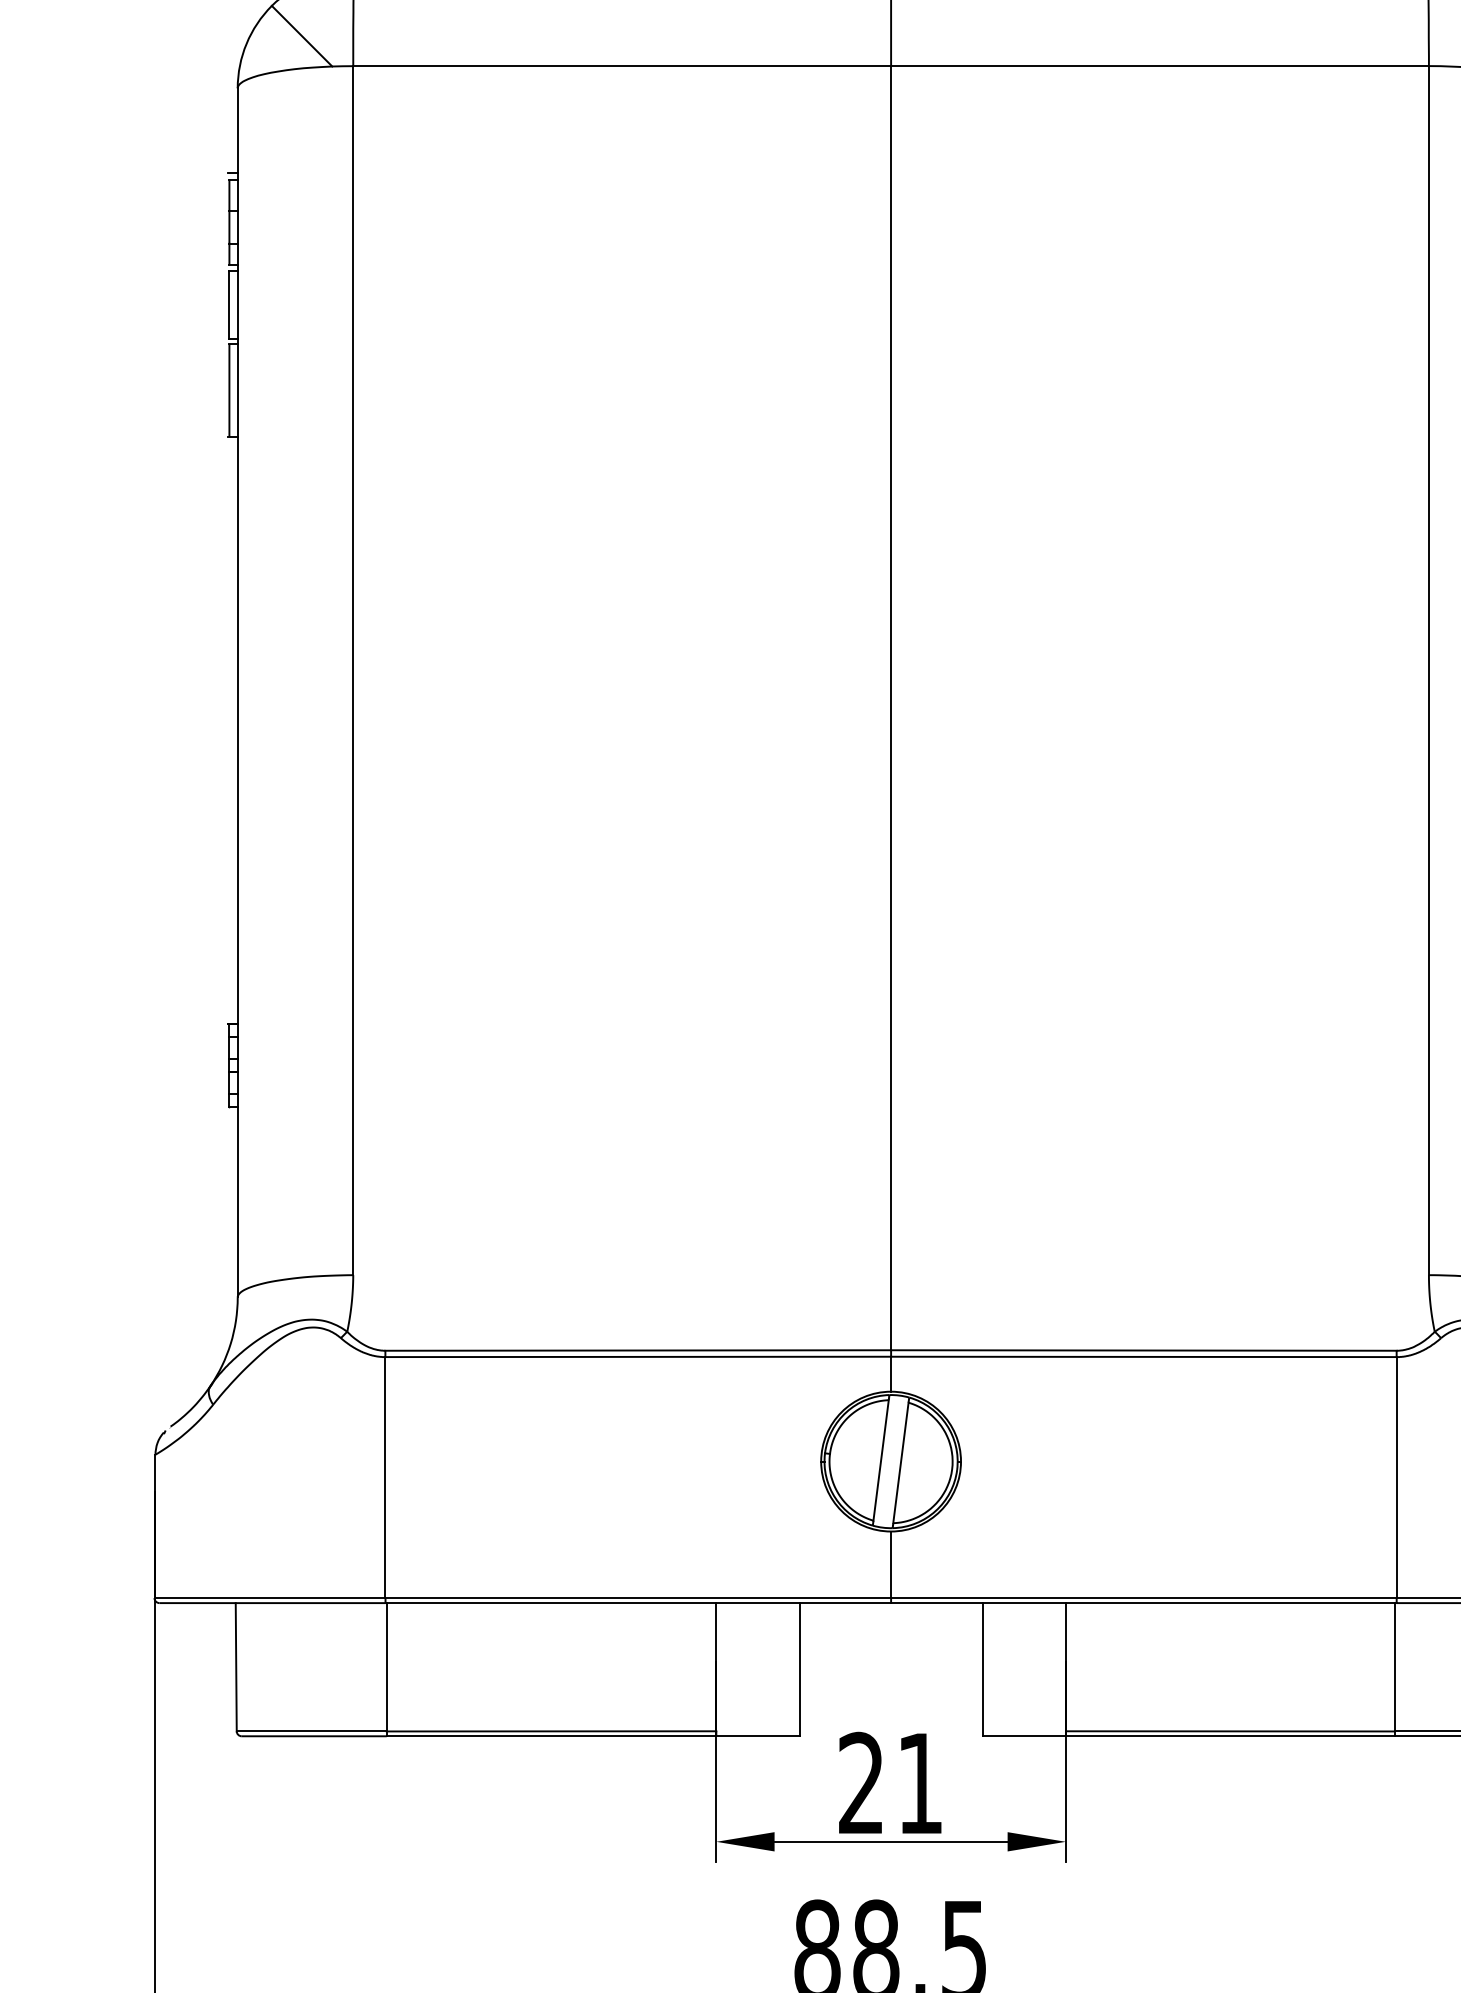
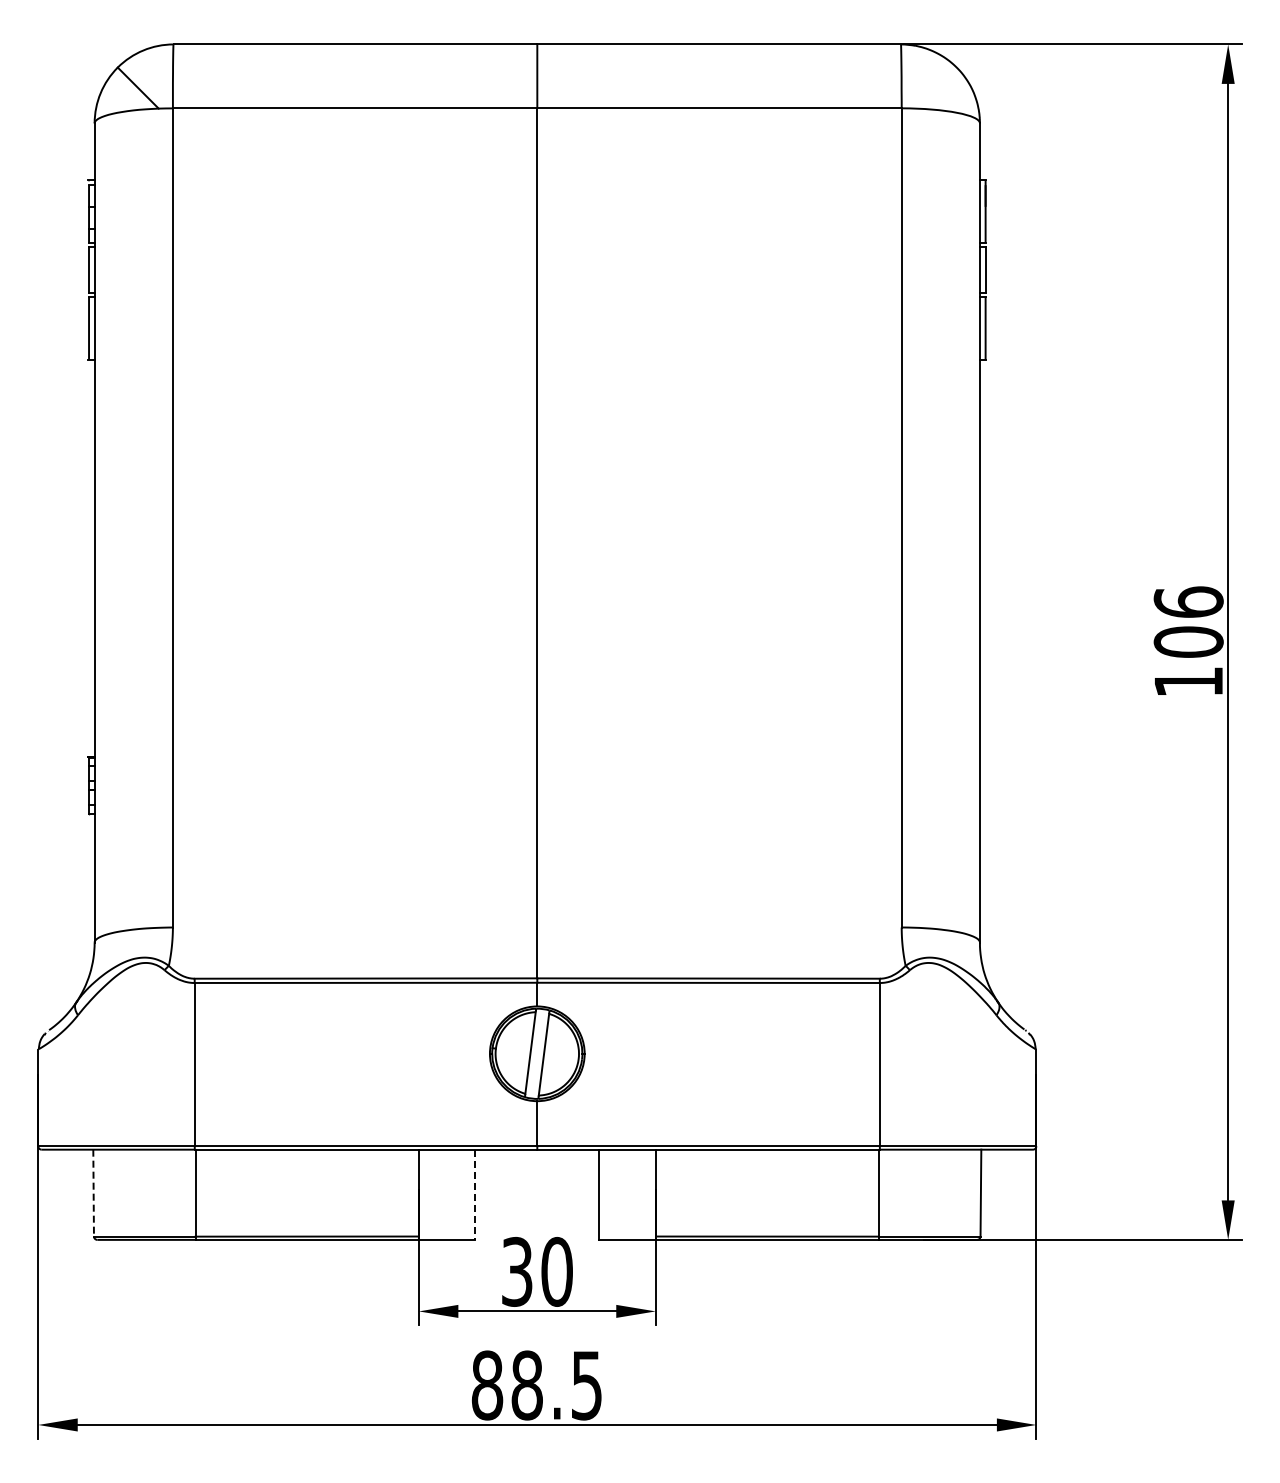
line: (236, 1667) -> (93, 1193), solid -> dashed
line: (799, 1670) -> (475, 1195), solid -> dashed
text: (891, 1782) -> (537, 1271), 21 -> 30

